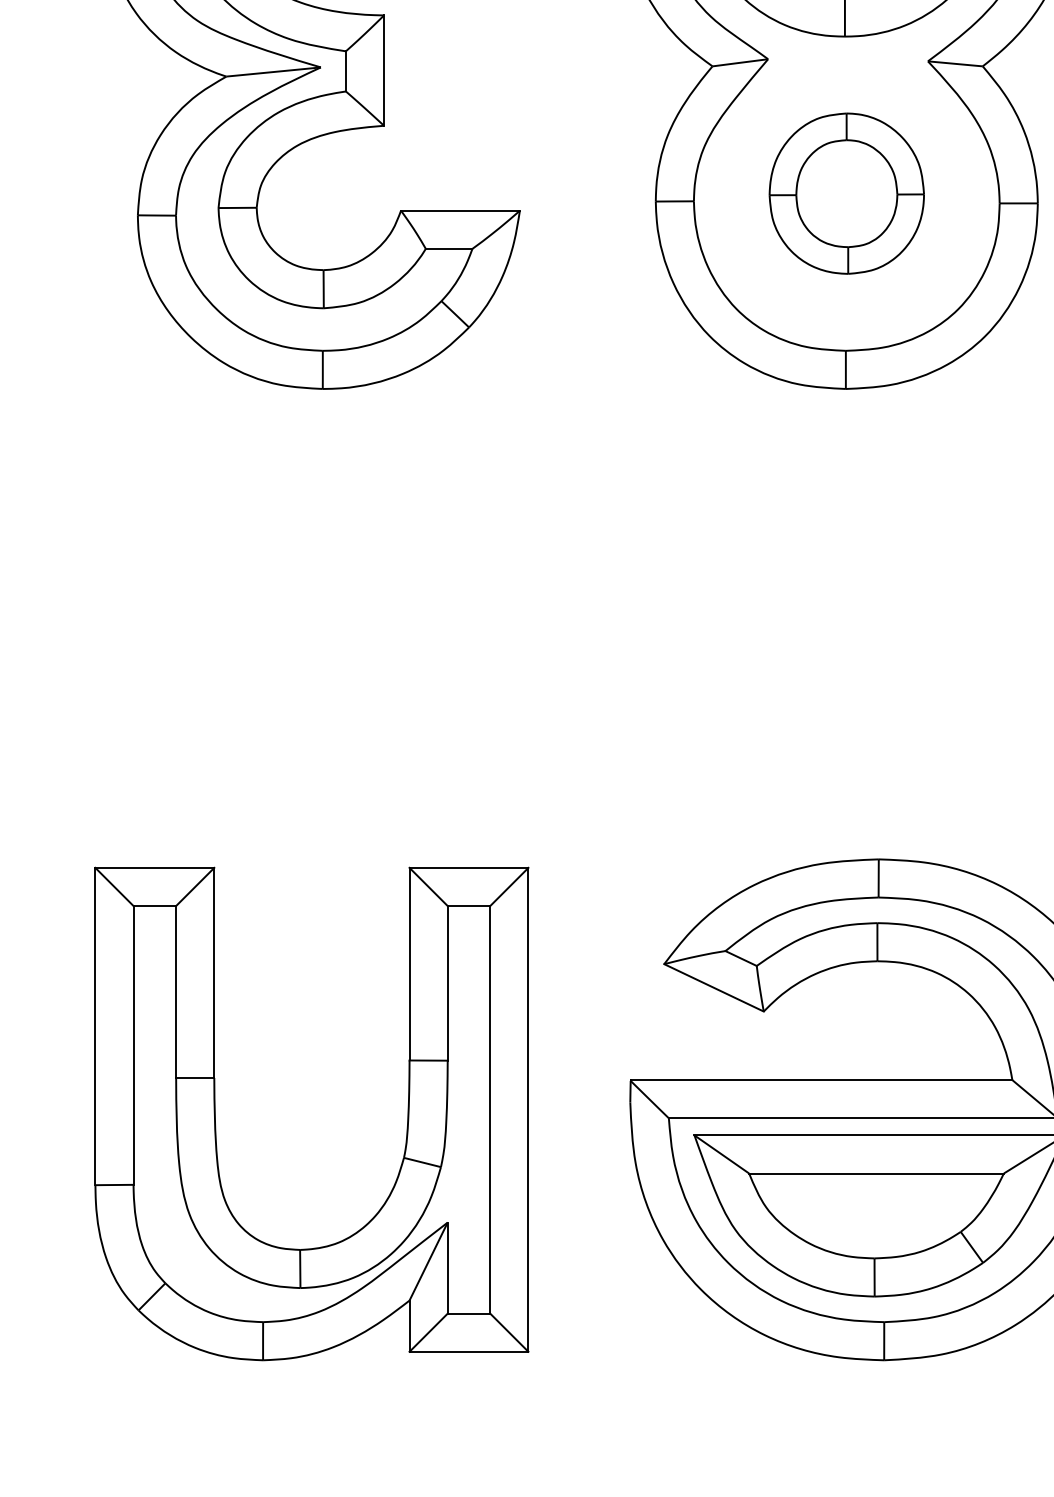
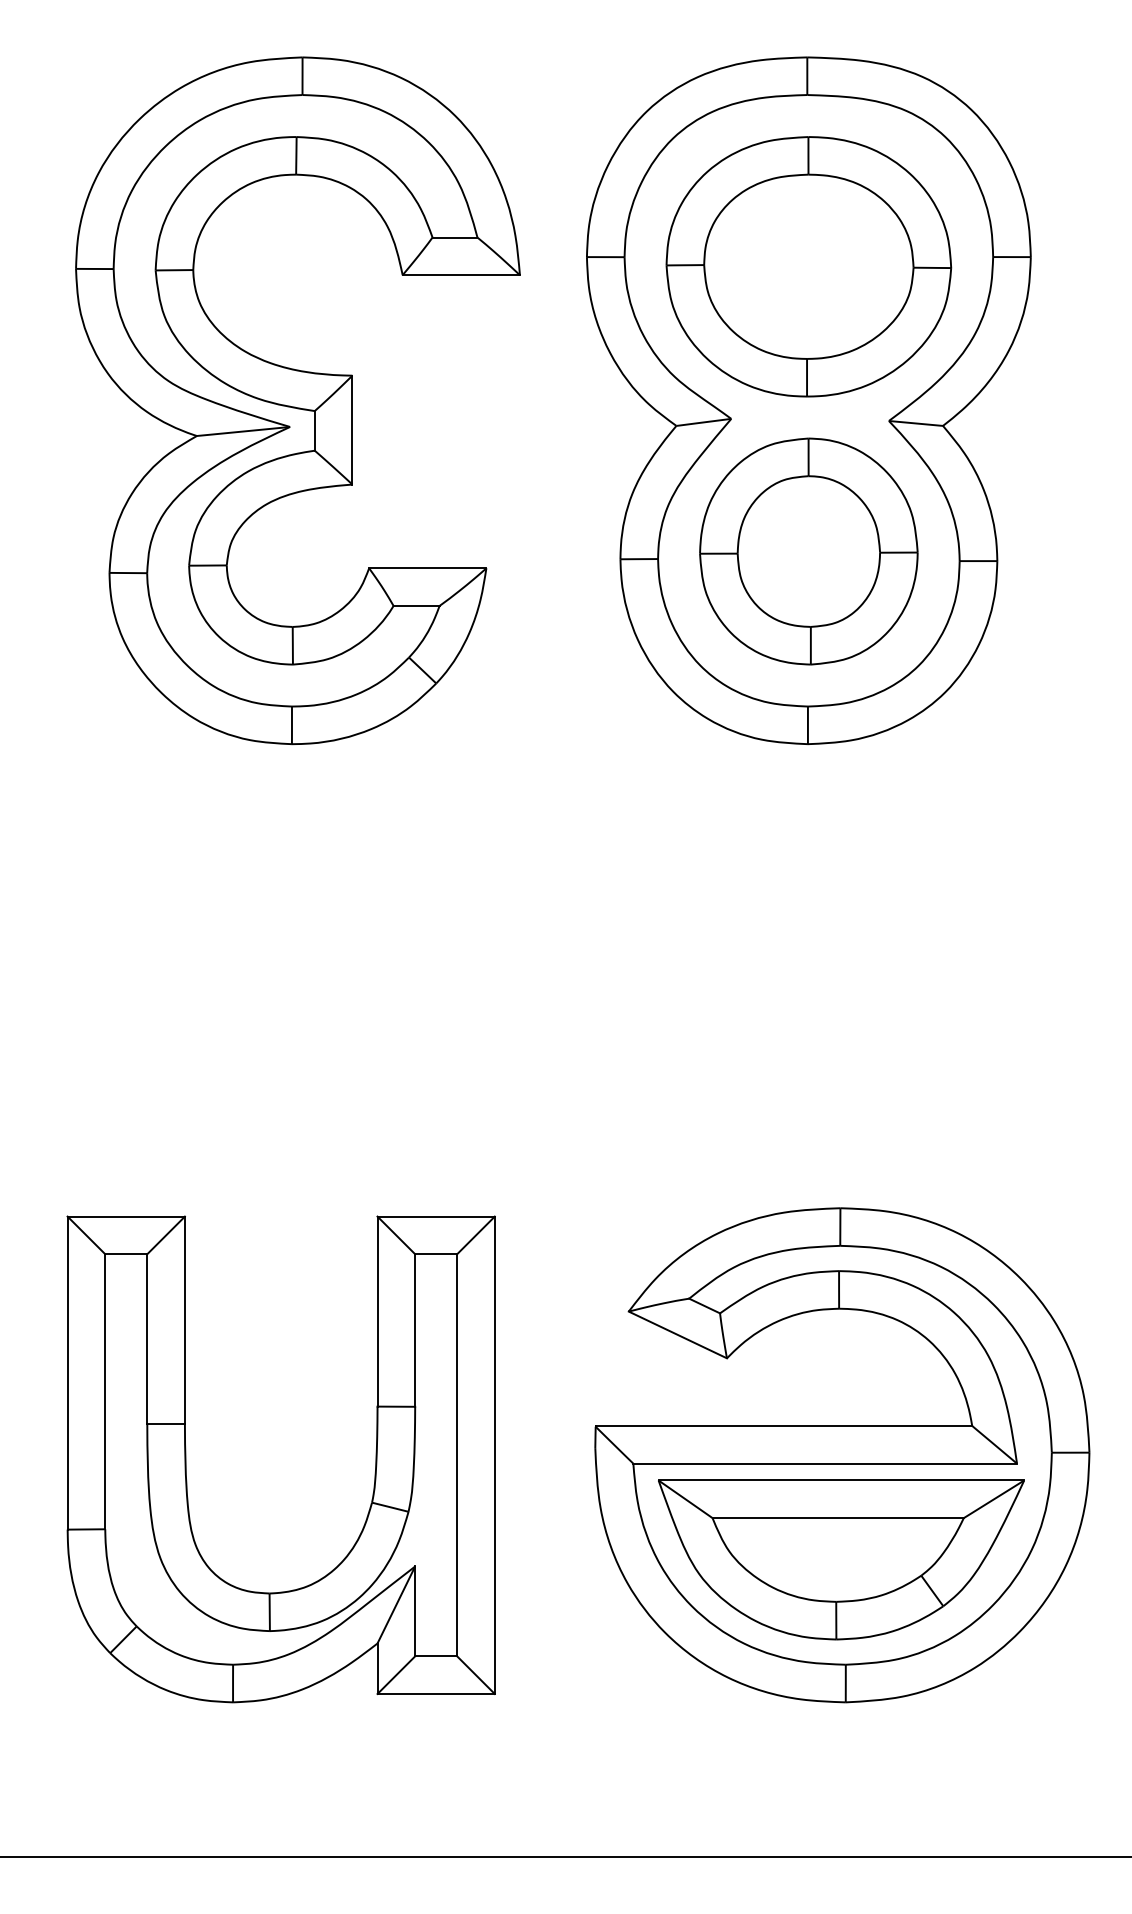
part: (846, 193) -> (808, 551), size x1.43

